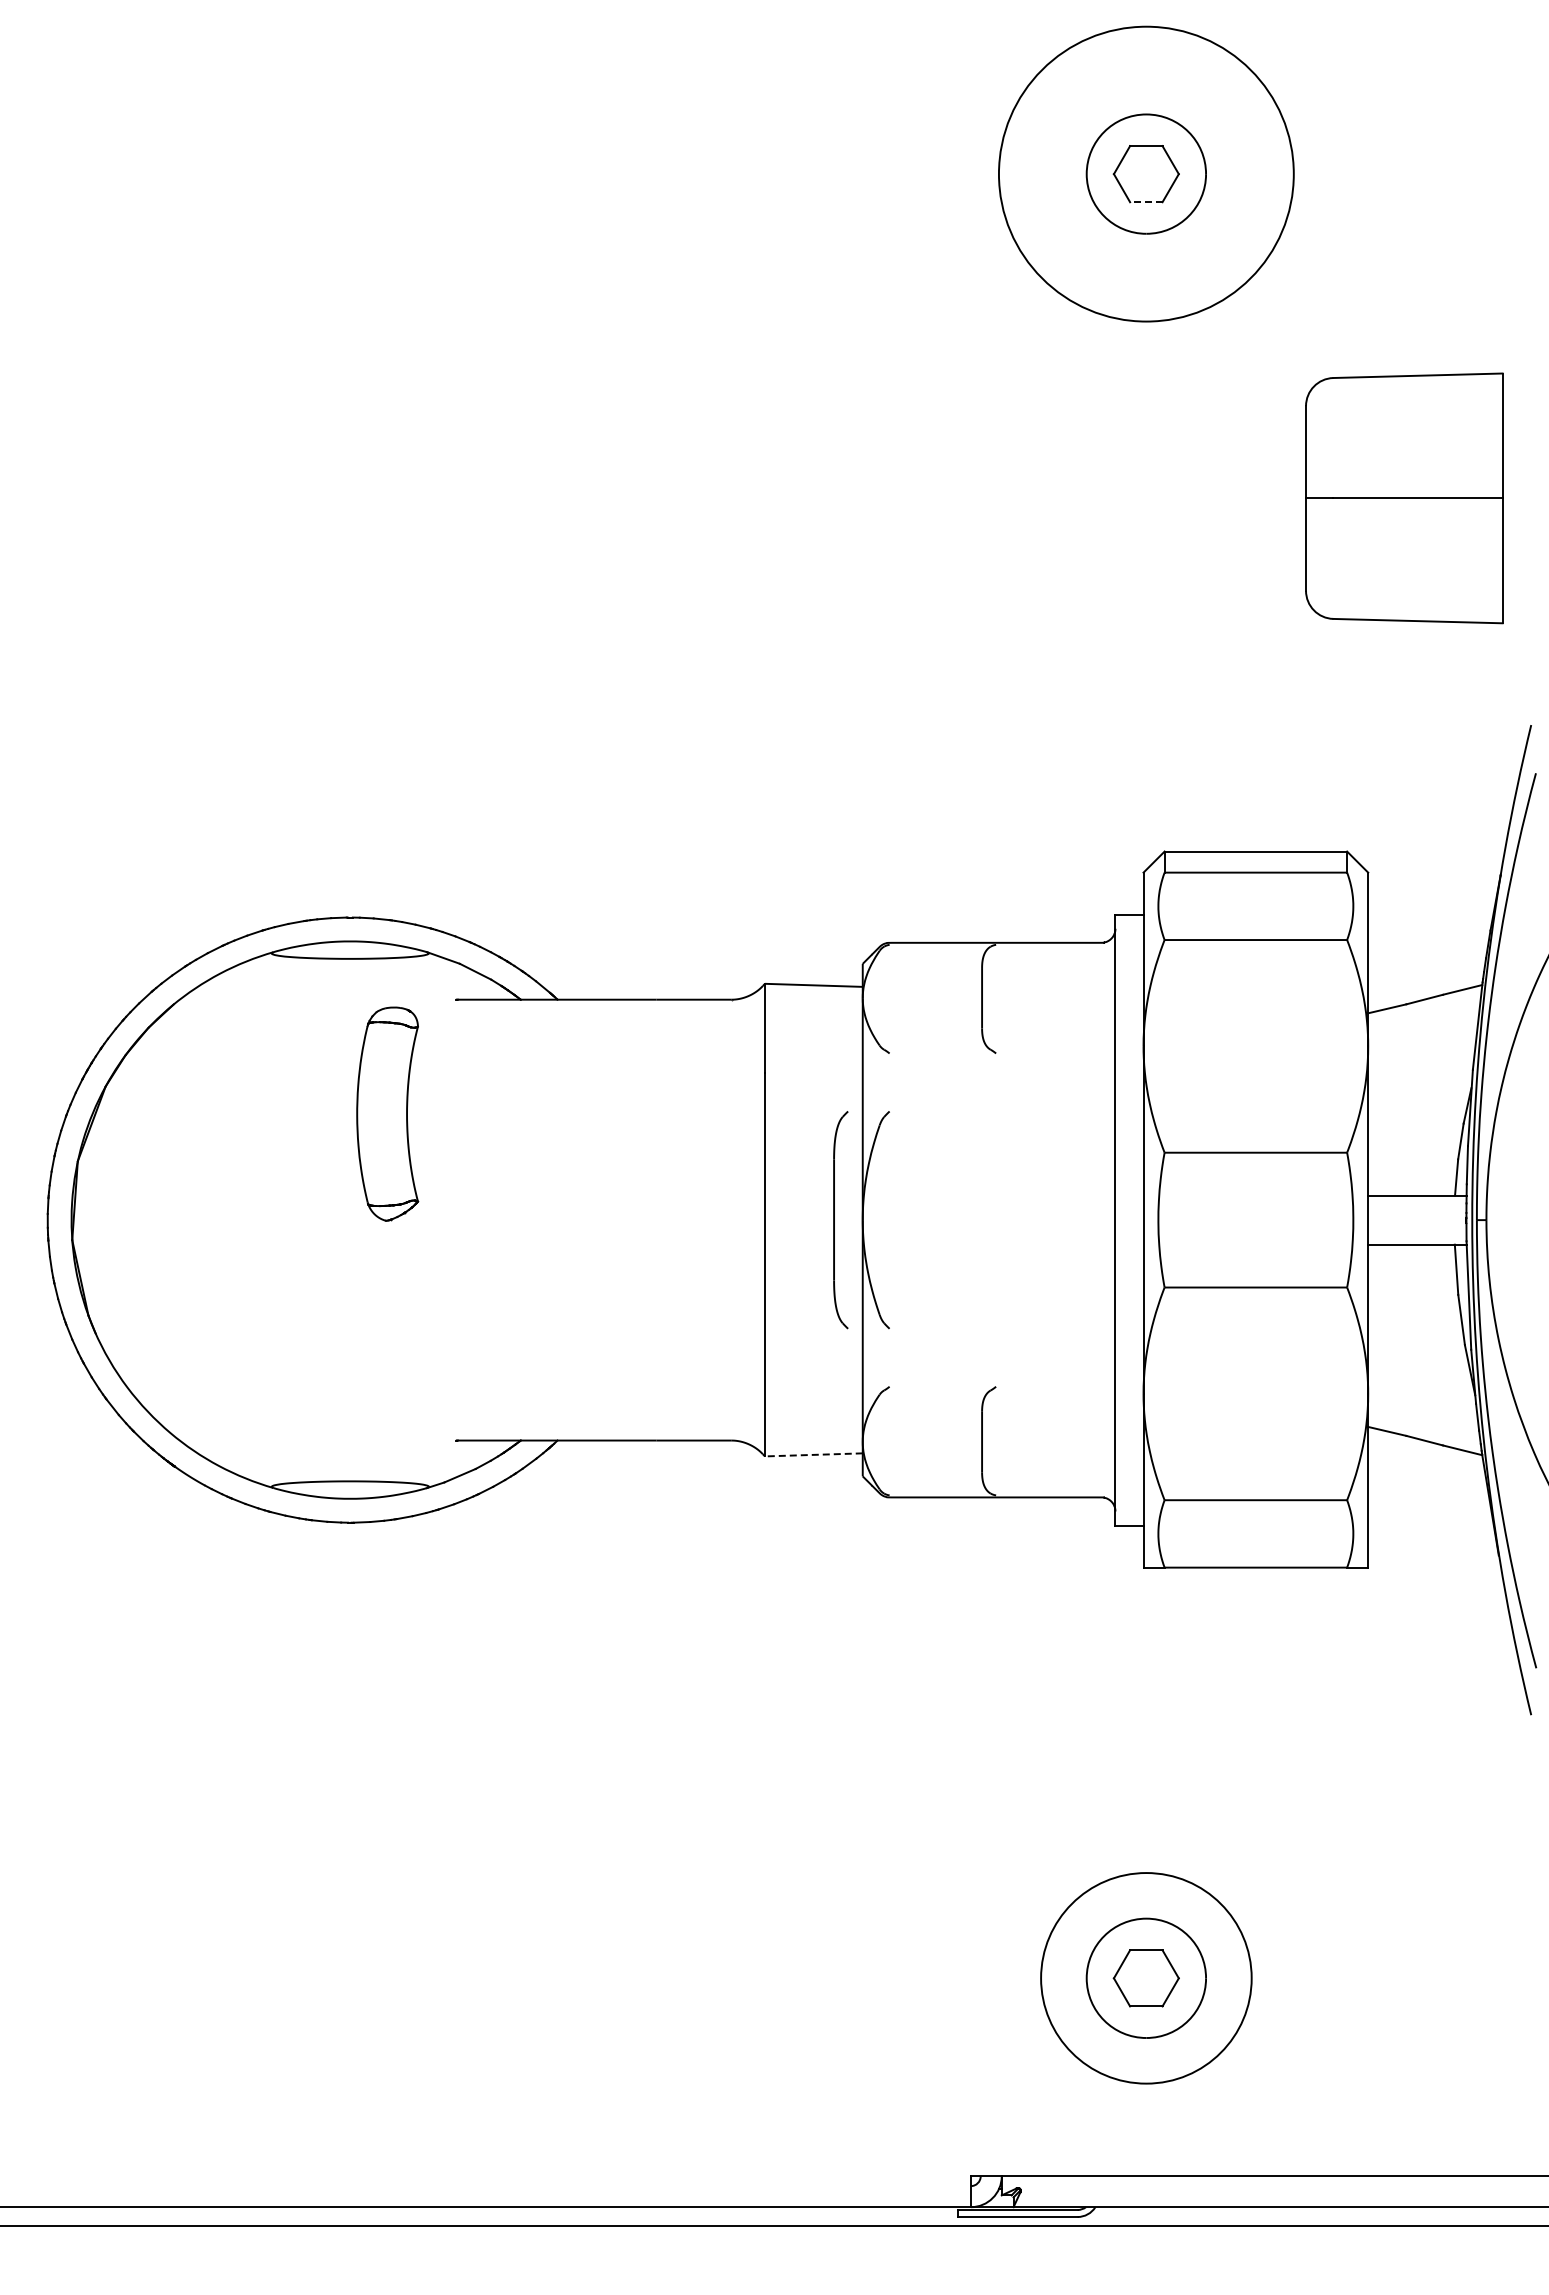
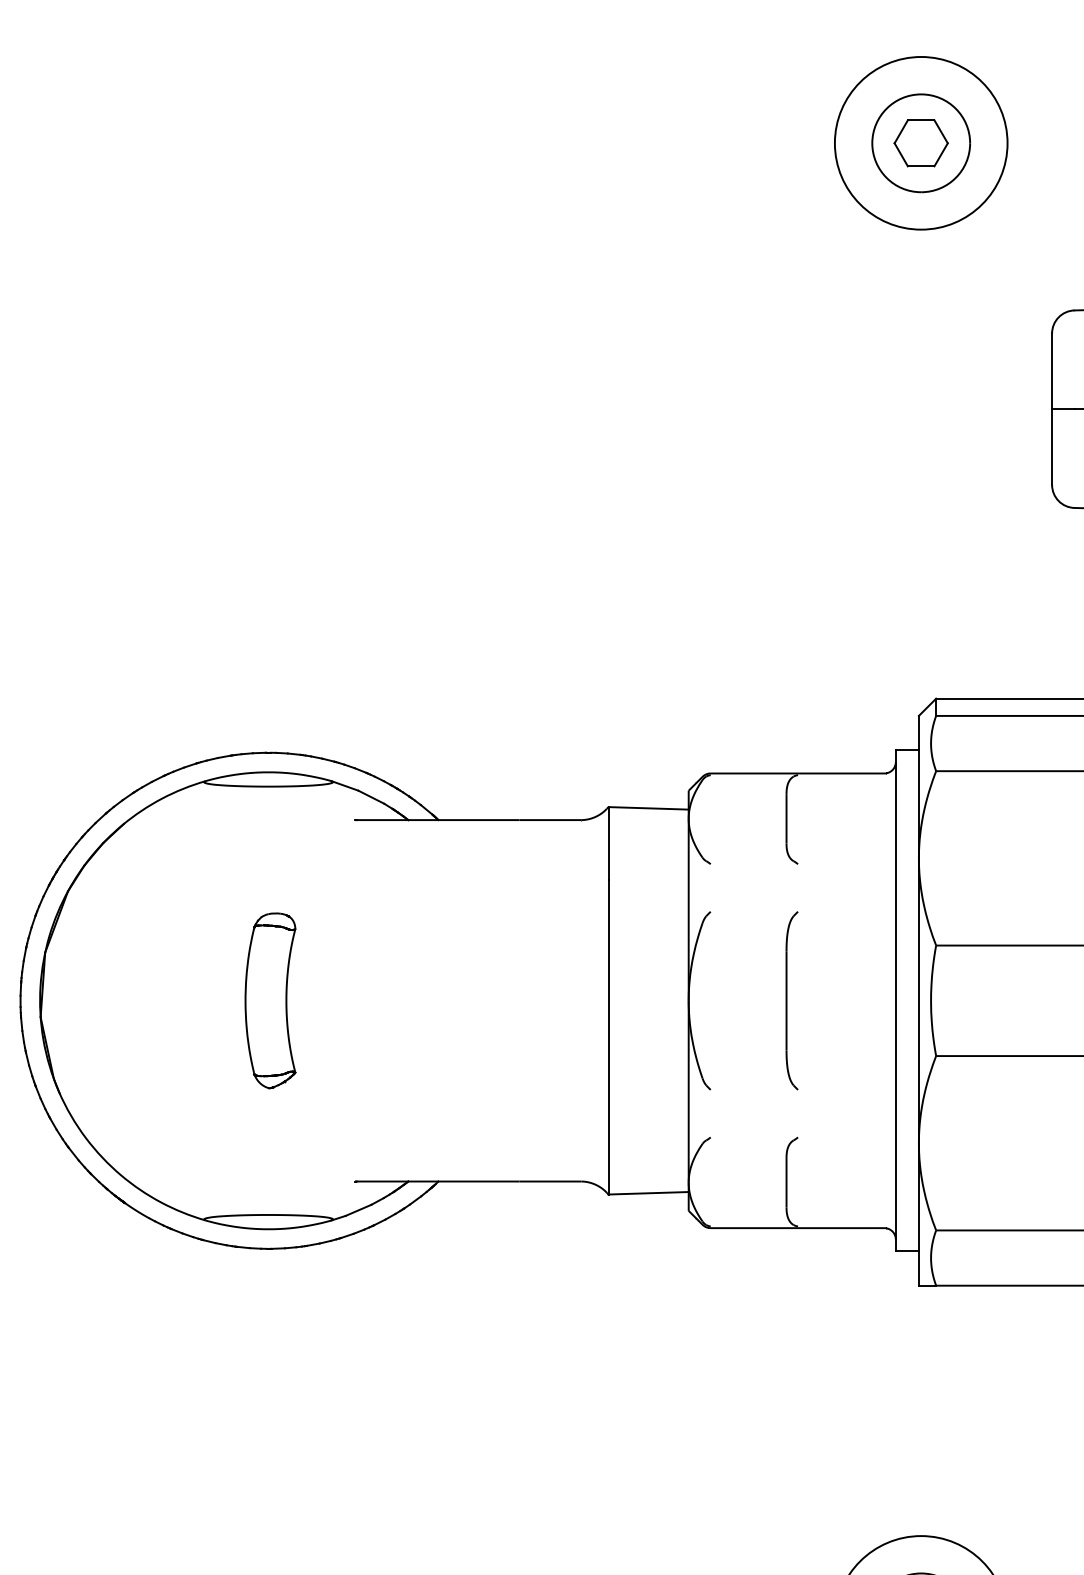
circle: (1146, 173) -> (921, 142), size x0.71
line: (1145, 202) -> (920, 166), dashed -> solid
part: (387, 1113) -> (270, 1000), moved
part: (840, 1220) -> (791, 1001), moved
line: (813, 1454) -> (648, 1192), dashed -> solid

